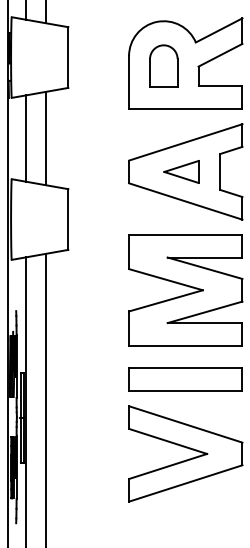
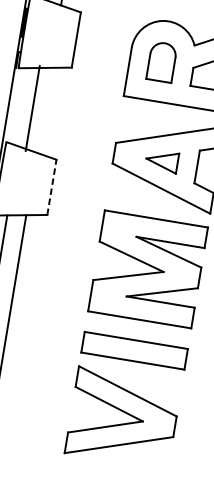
line: (25, 138) -> (25, 107), removed
line: (45, 138) -> (32, 108), moved
line: (68, 219) -> (52, 187), solid -> dashed

